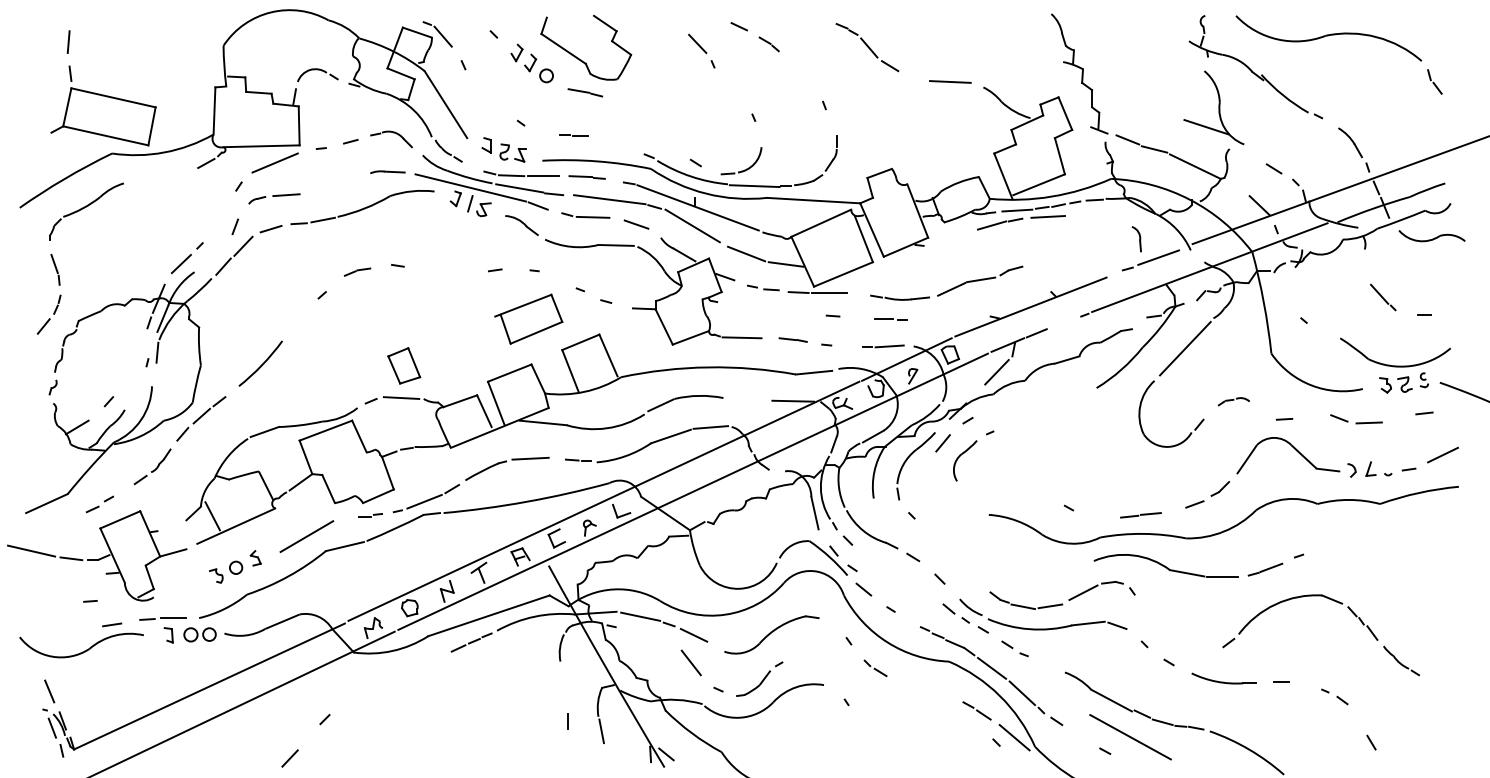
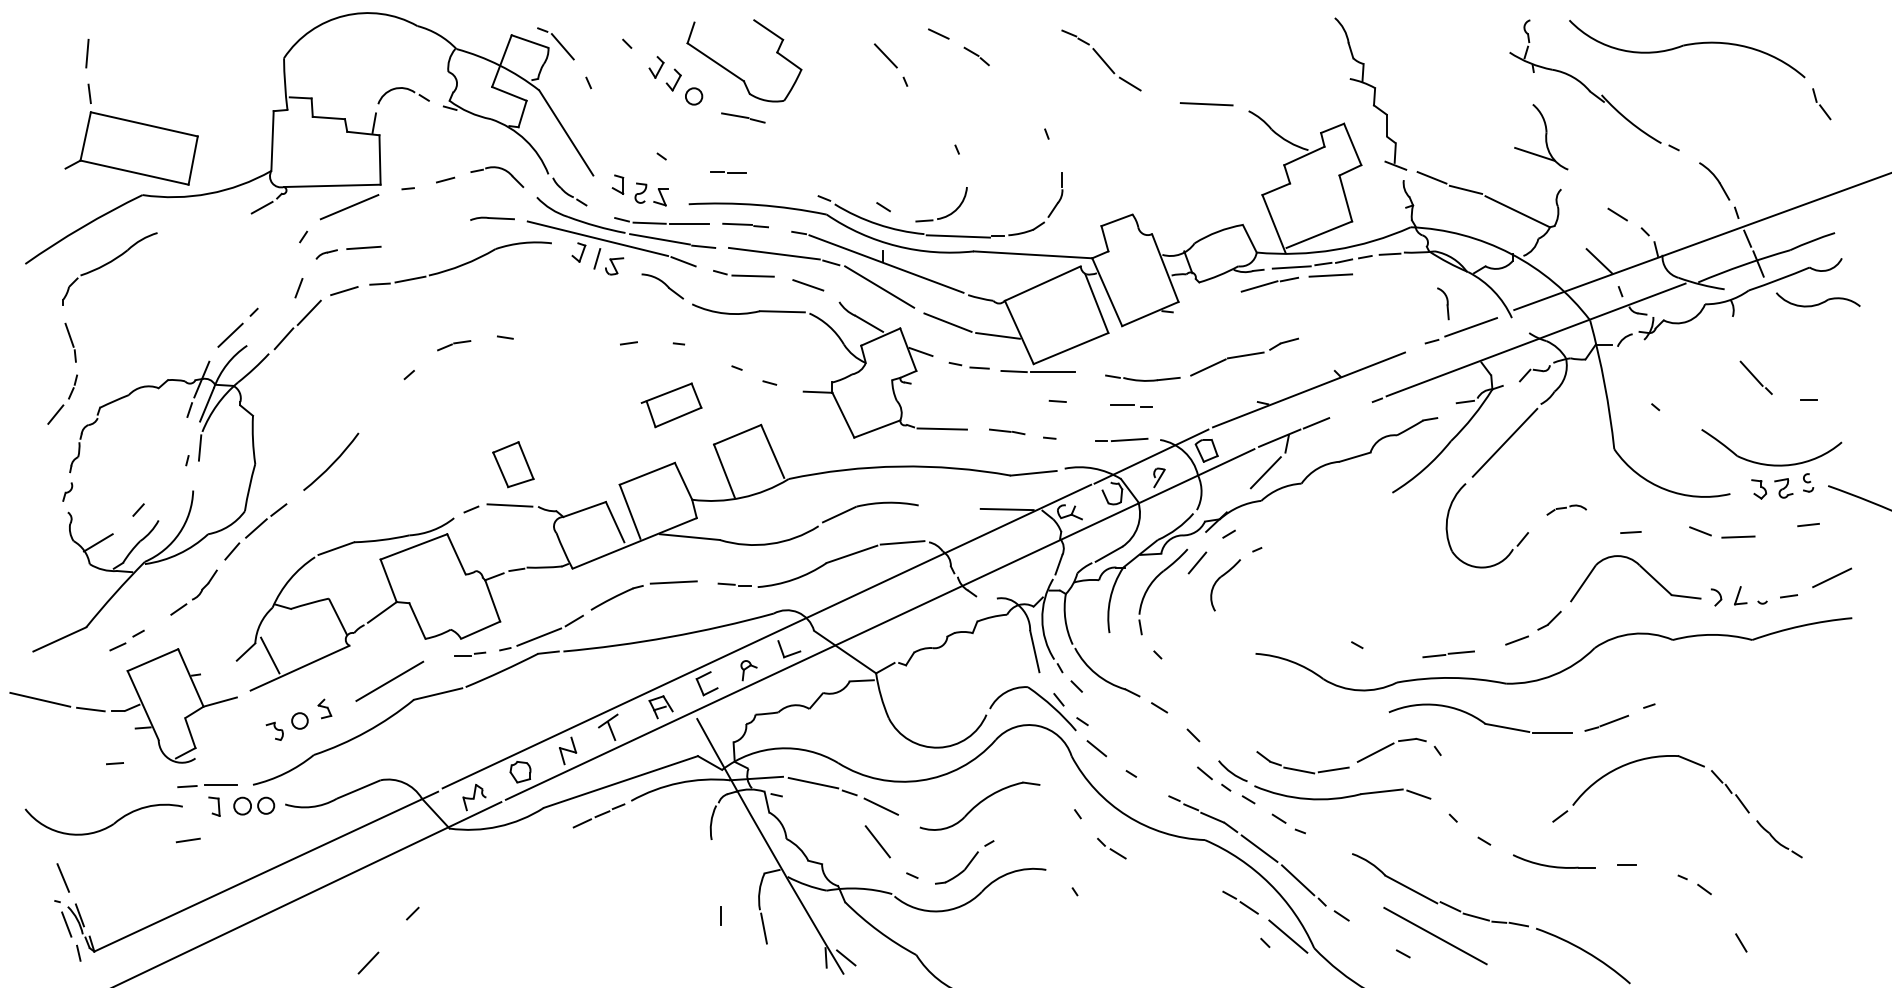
part: (1213, 107) -> (1540, 136), size x0.7
part: (528, 318) -> (671, 404), size x0.7
line: (112, 624) -> (188, 839), moved

